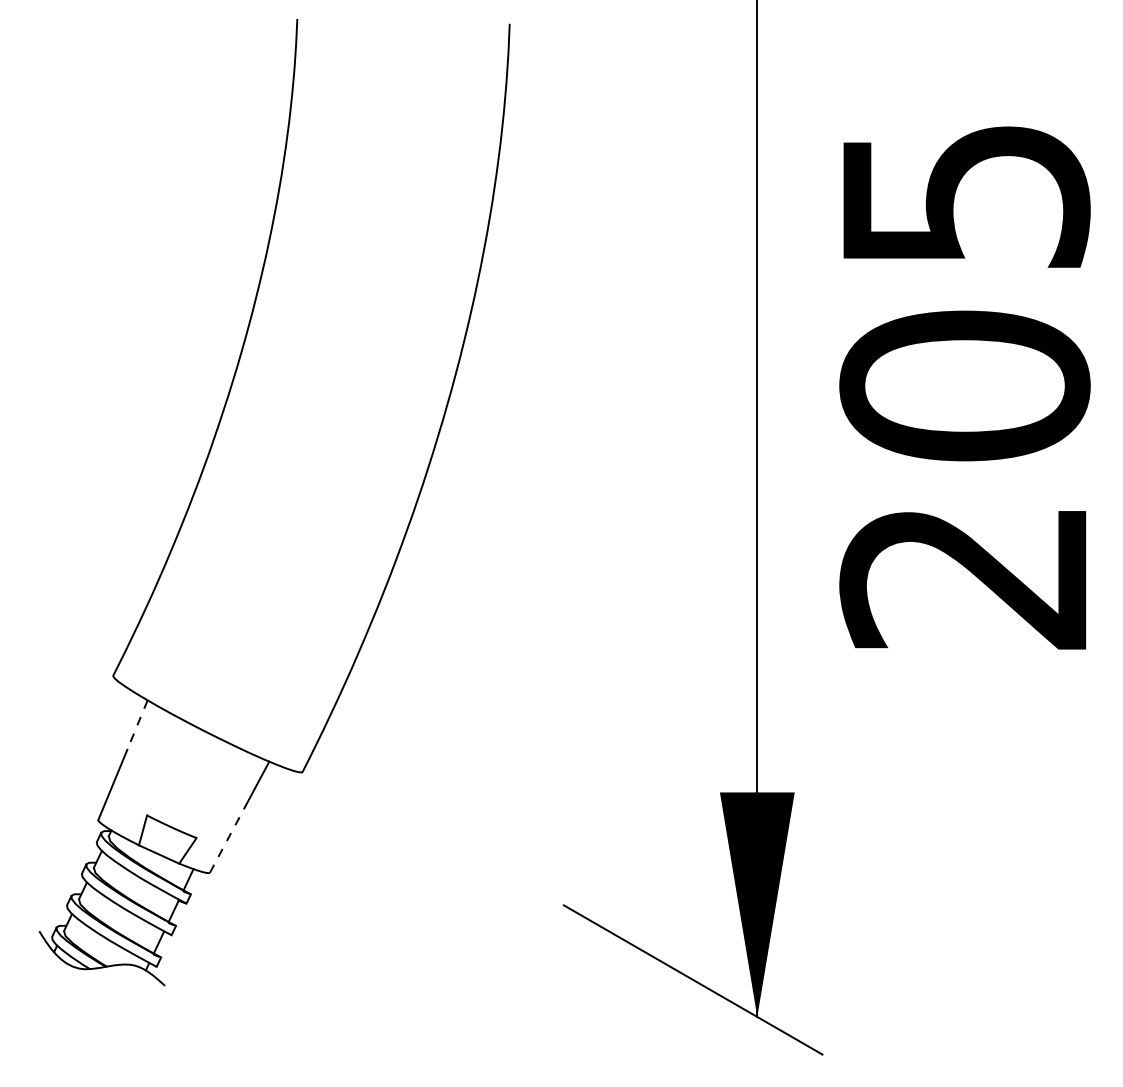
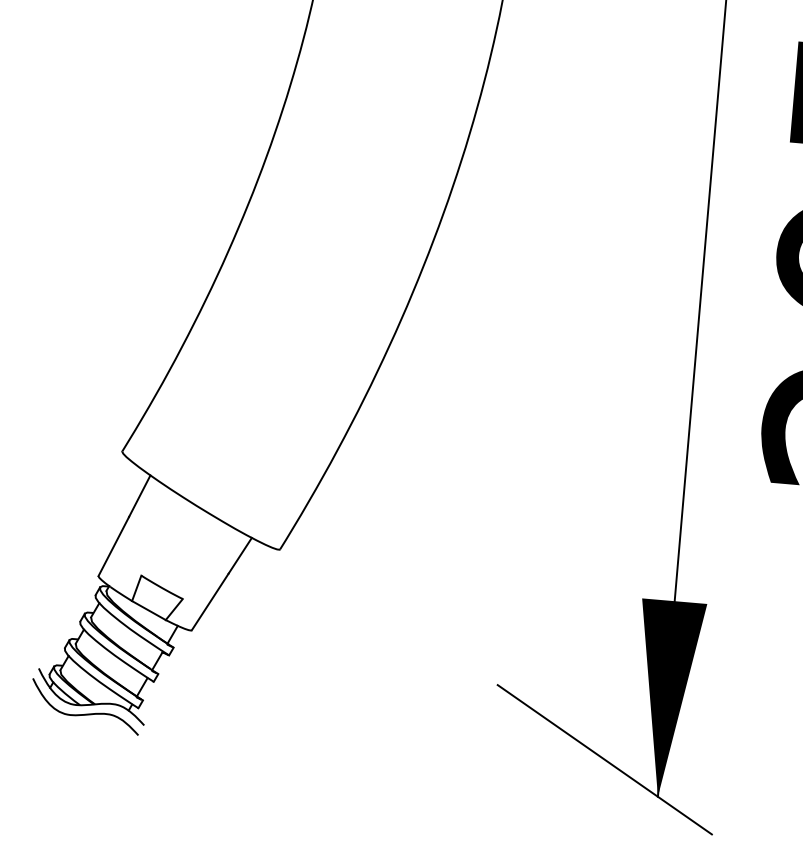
line: (137, 725) -> (139, 496), dashed -> solid
line: (228, 838) -> (210, 601), dashed -> solid
curve: (96, 978) -> (85, 713), added

